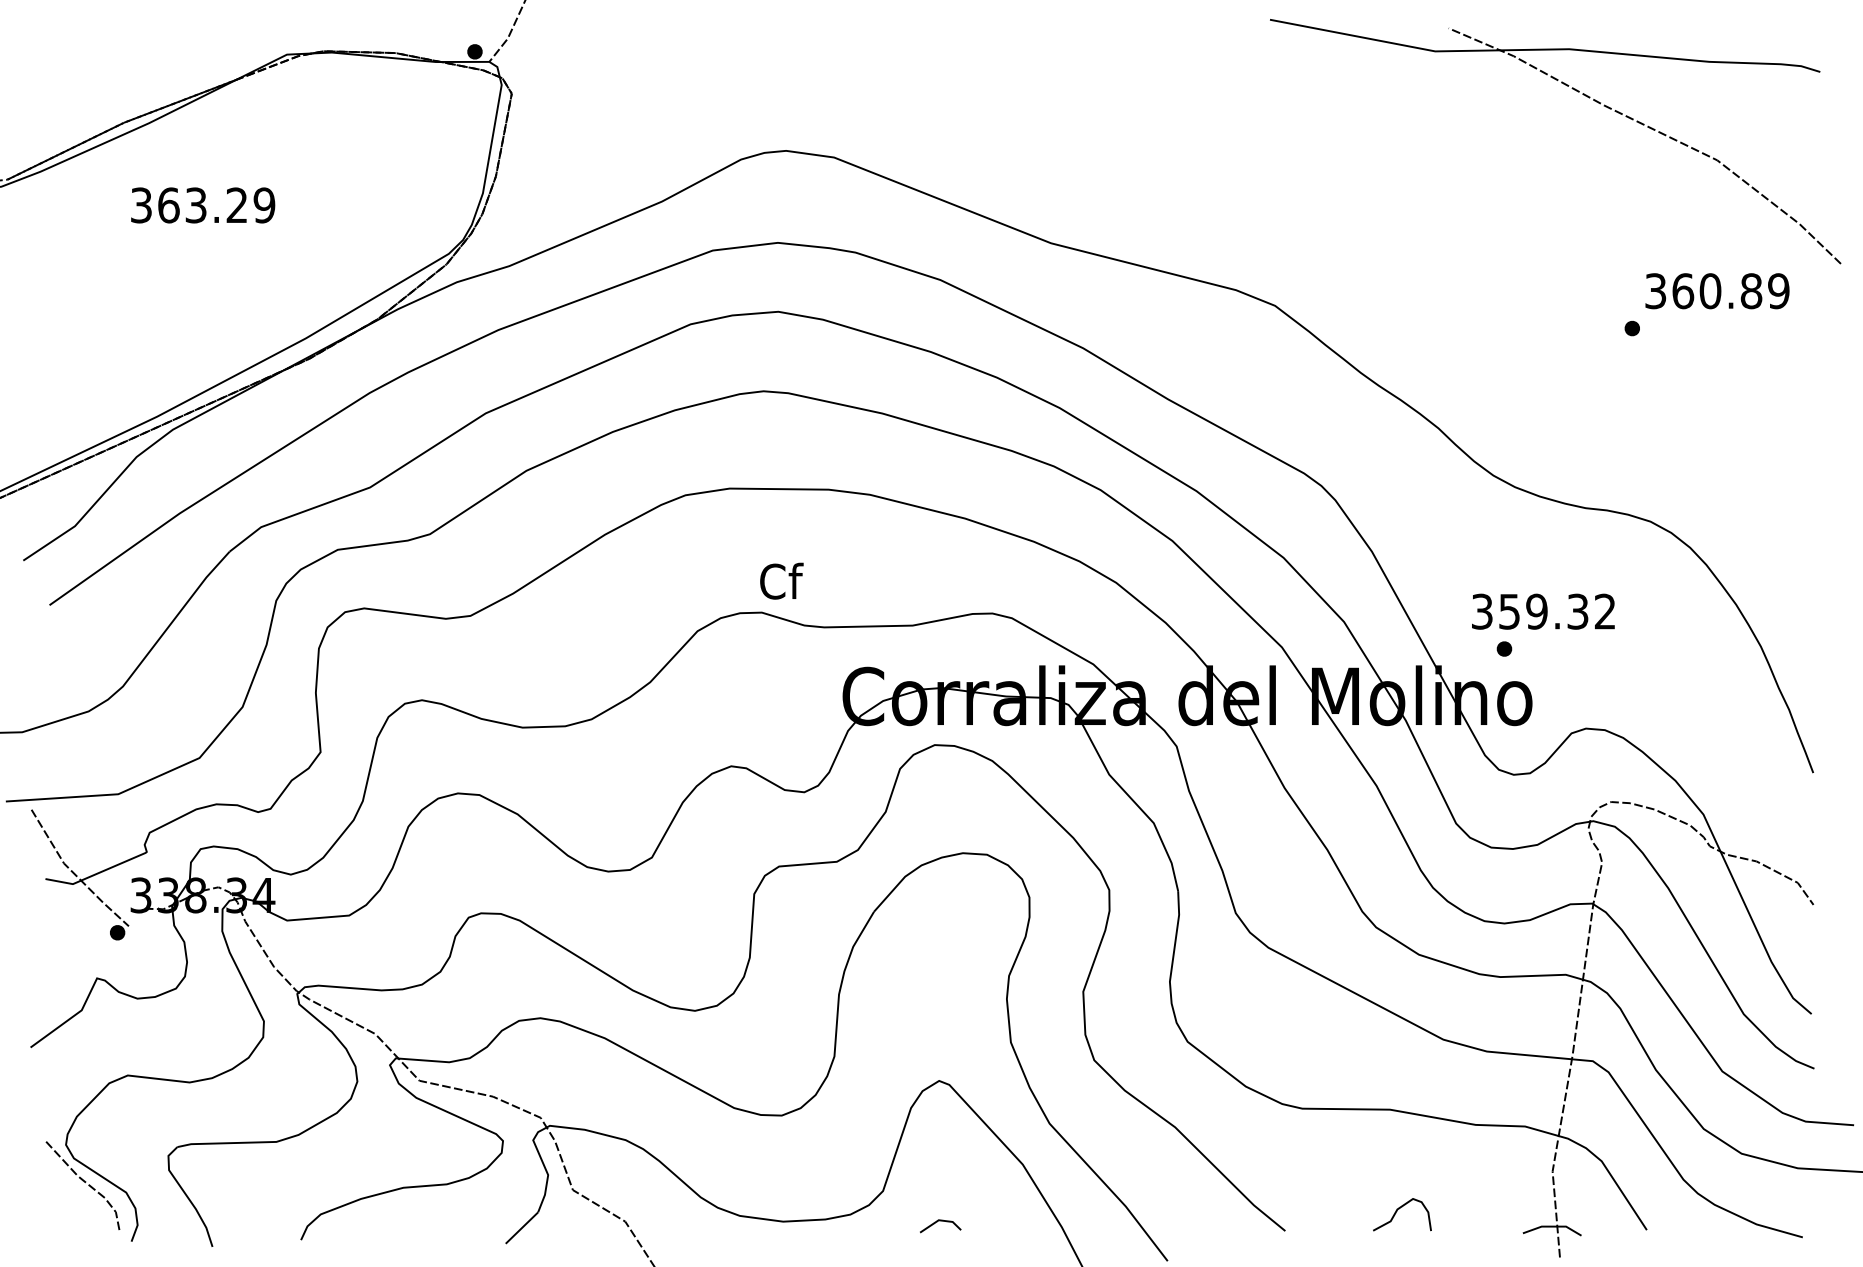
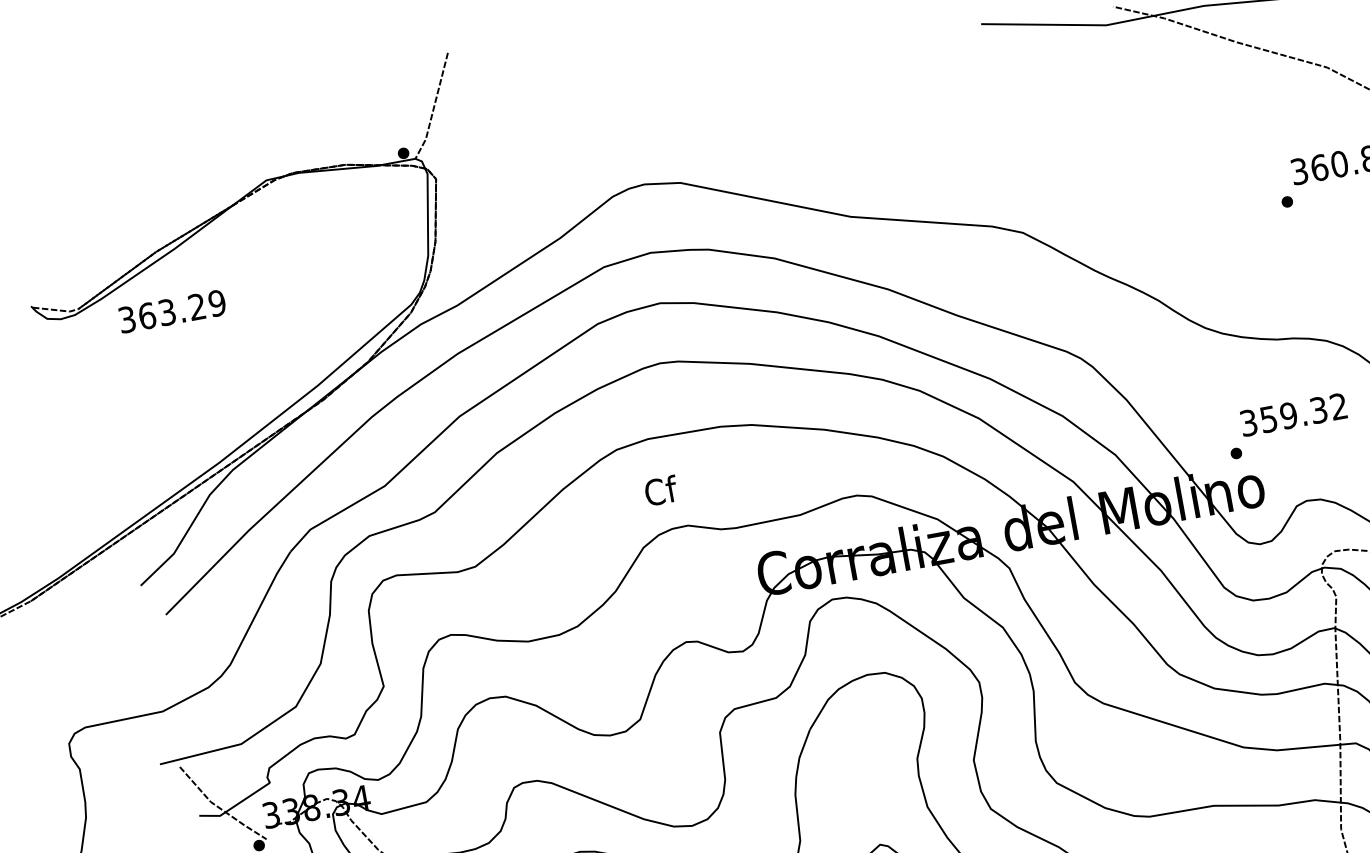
text: (203, 205) -> (172, 311), moved
text: (781, 580) -> (661, 490), moved
text: (1543, 611) -> (1293, 414), moved

